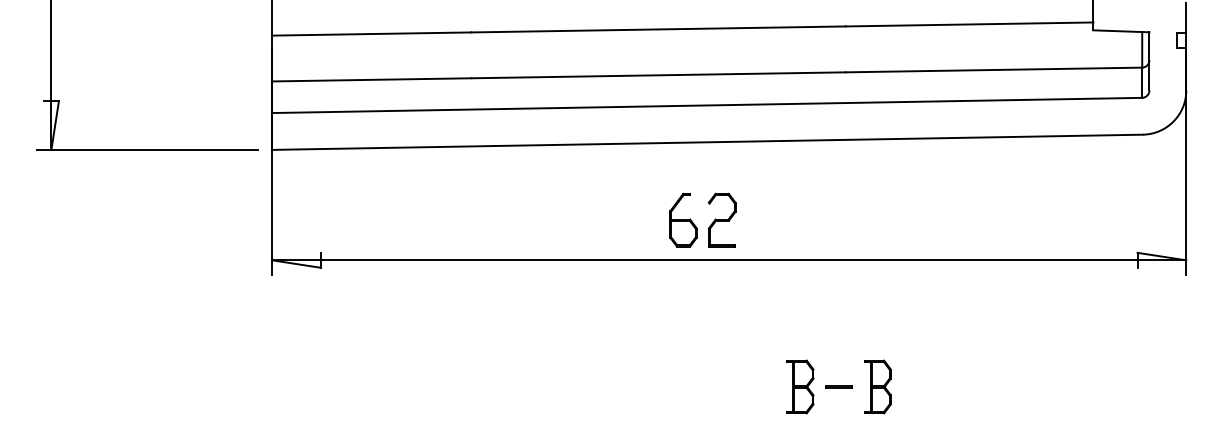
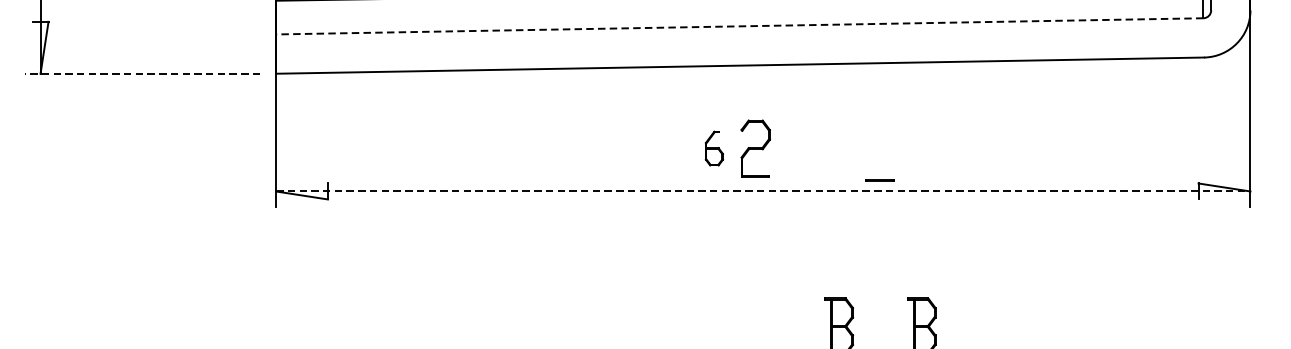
line: (706, 105) -> (738, 26), solid -> dashed
line: (146, 149) -> (141, 73), solid -> dashed
part: (683, 219) -> (714, 147), size x0.6
line: (729, 260) -> (763, 191), solid -> dashed
line: (838, 386) -> (879, 179), moved

